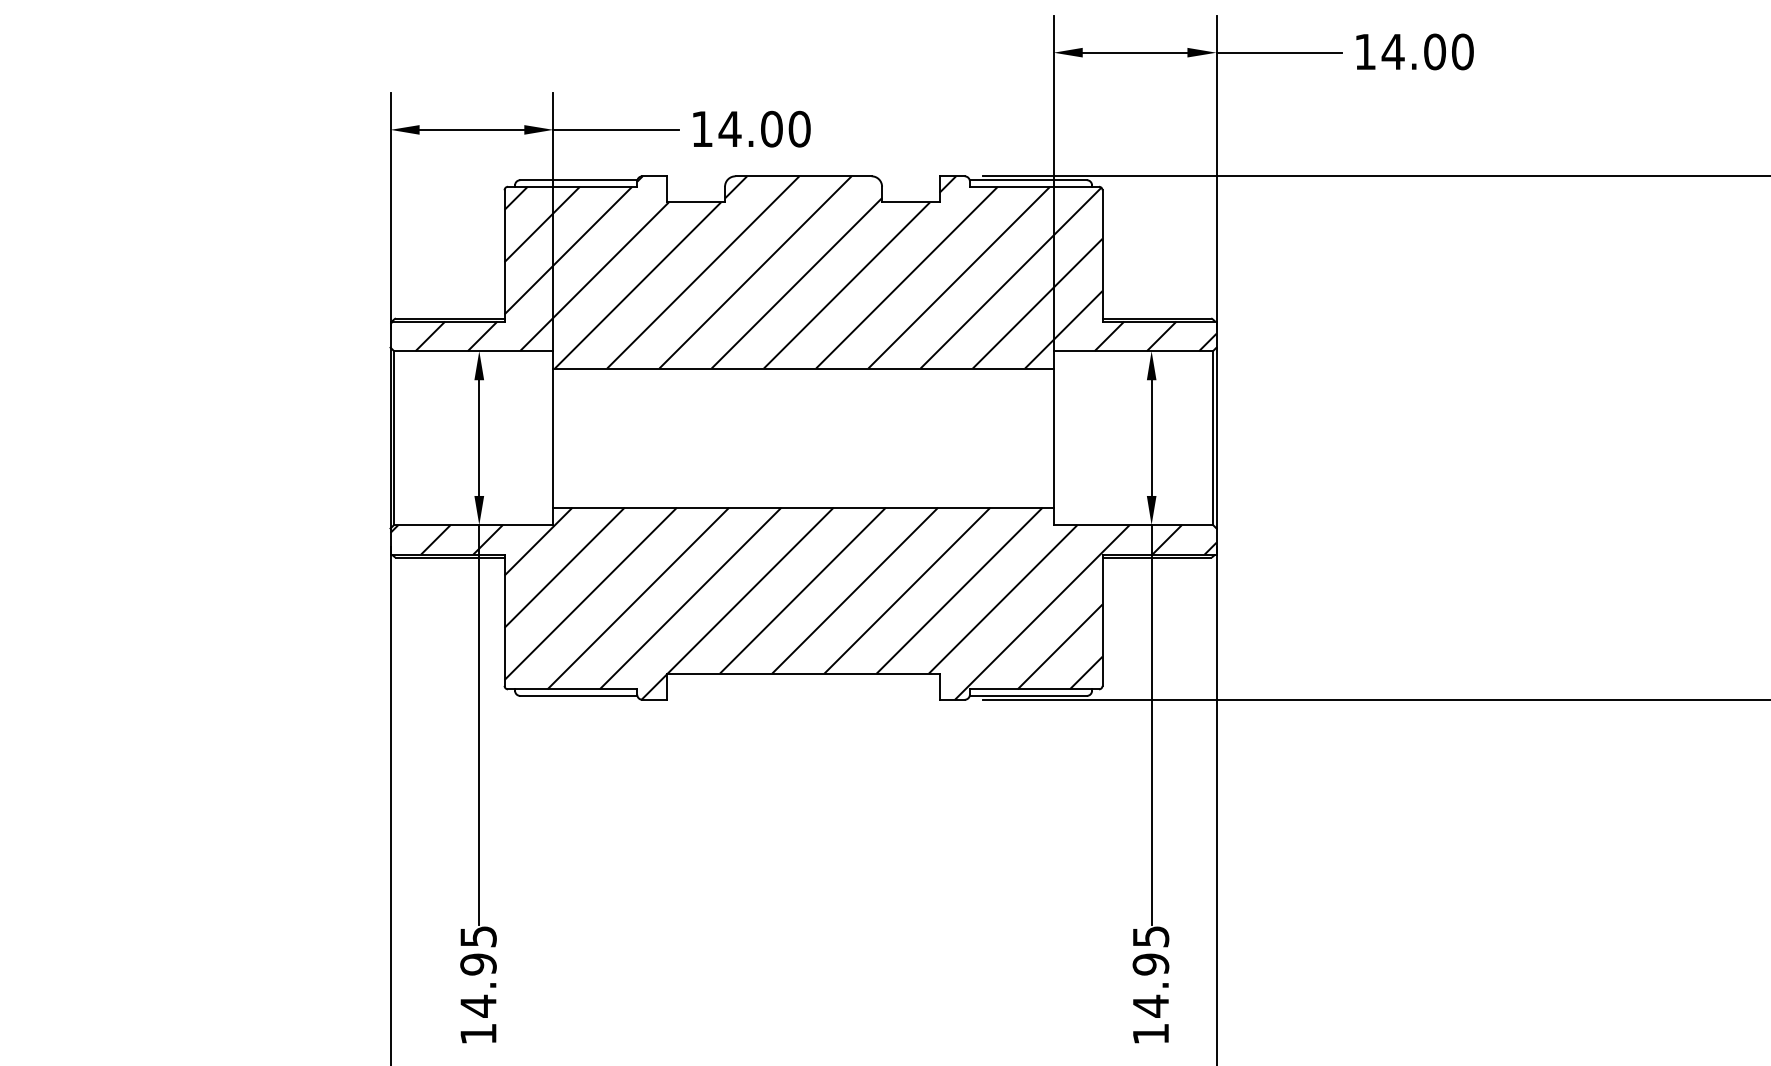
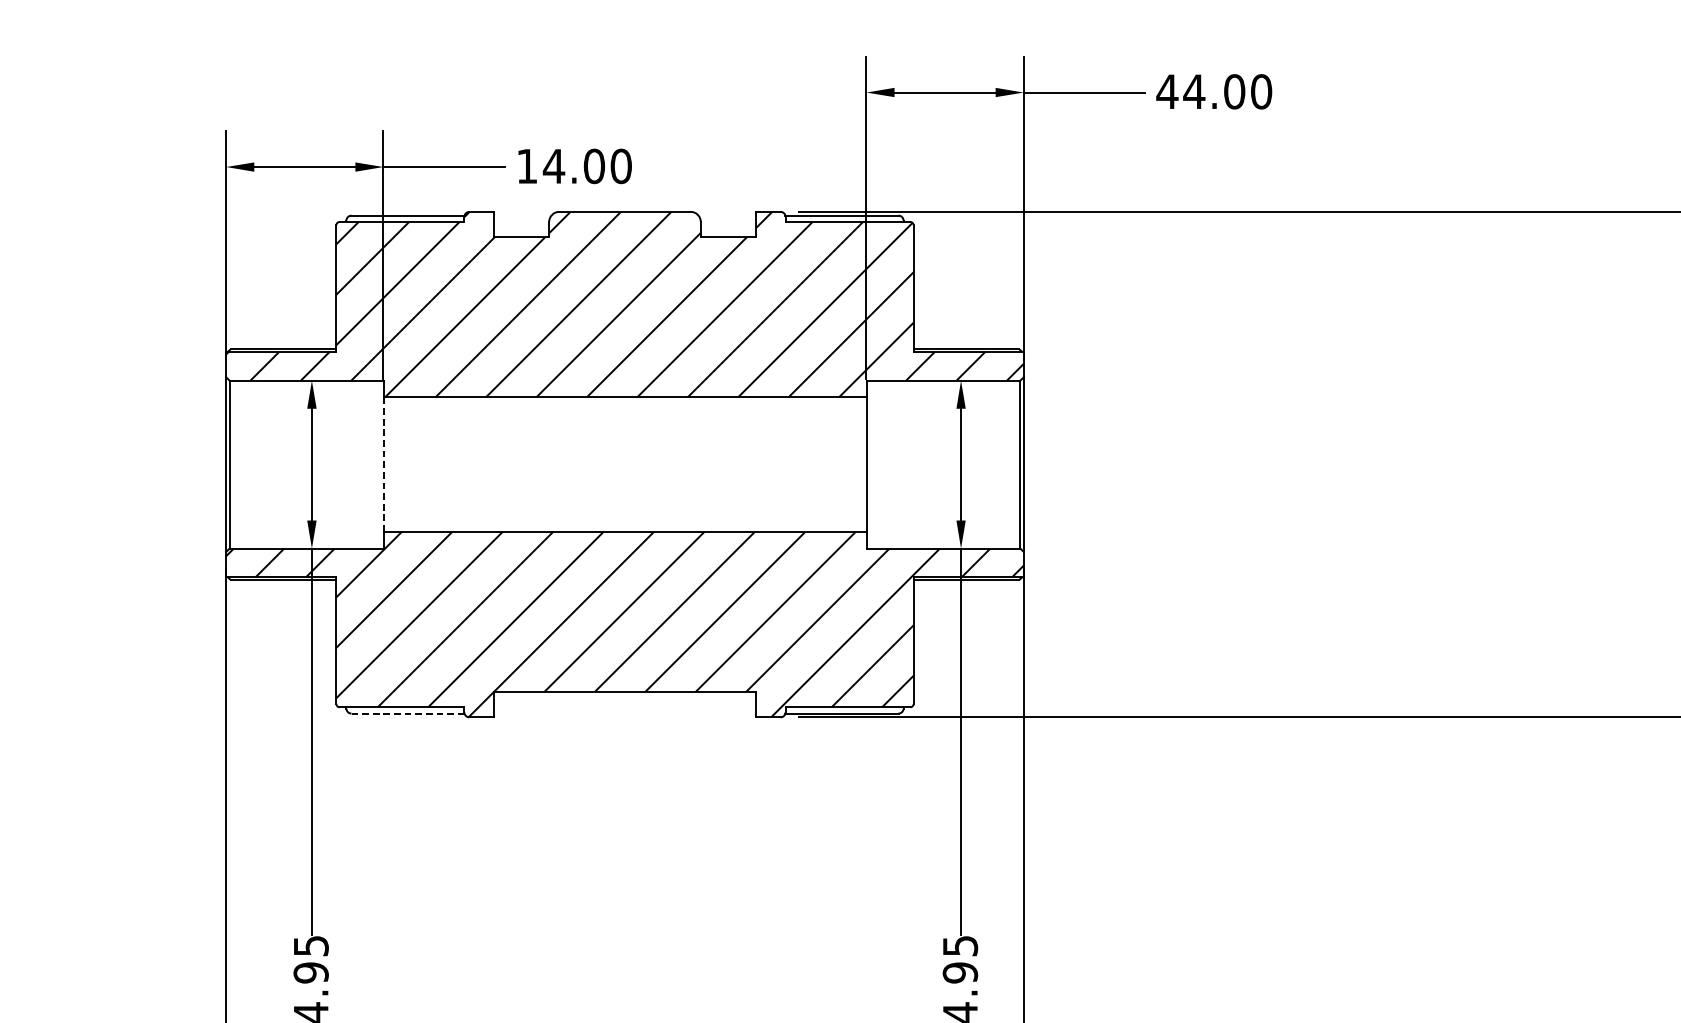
text: (1364, 51) -> (1166, 91), 14.00 -> 44.00
line: (553, 438) -> (383, 465), solid -> dashed
line: (578, 695) -> (407, 713), solid -> dashed

